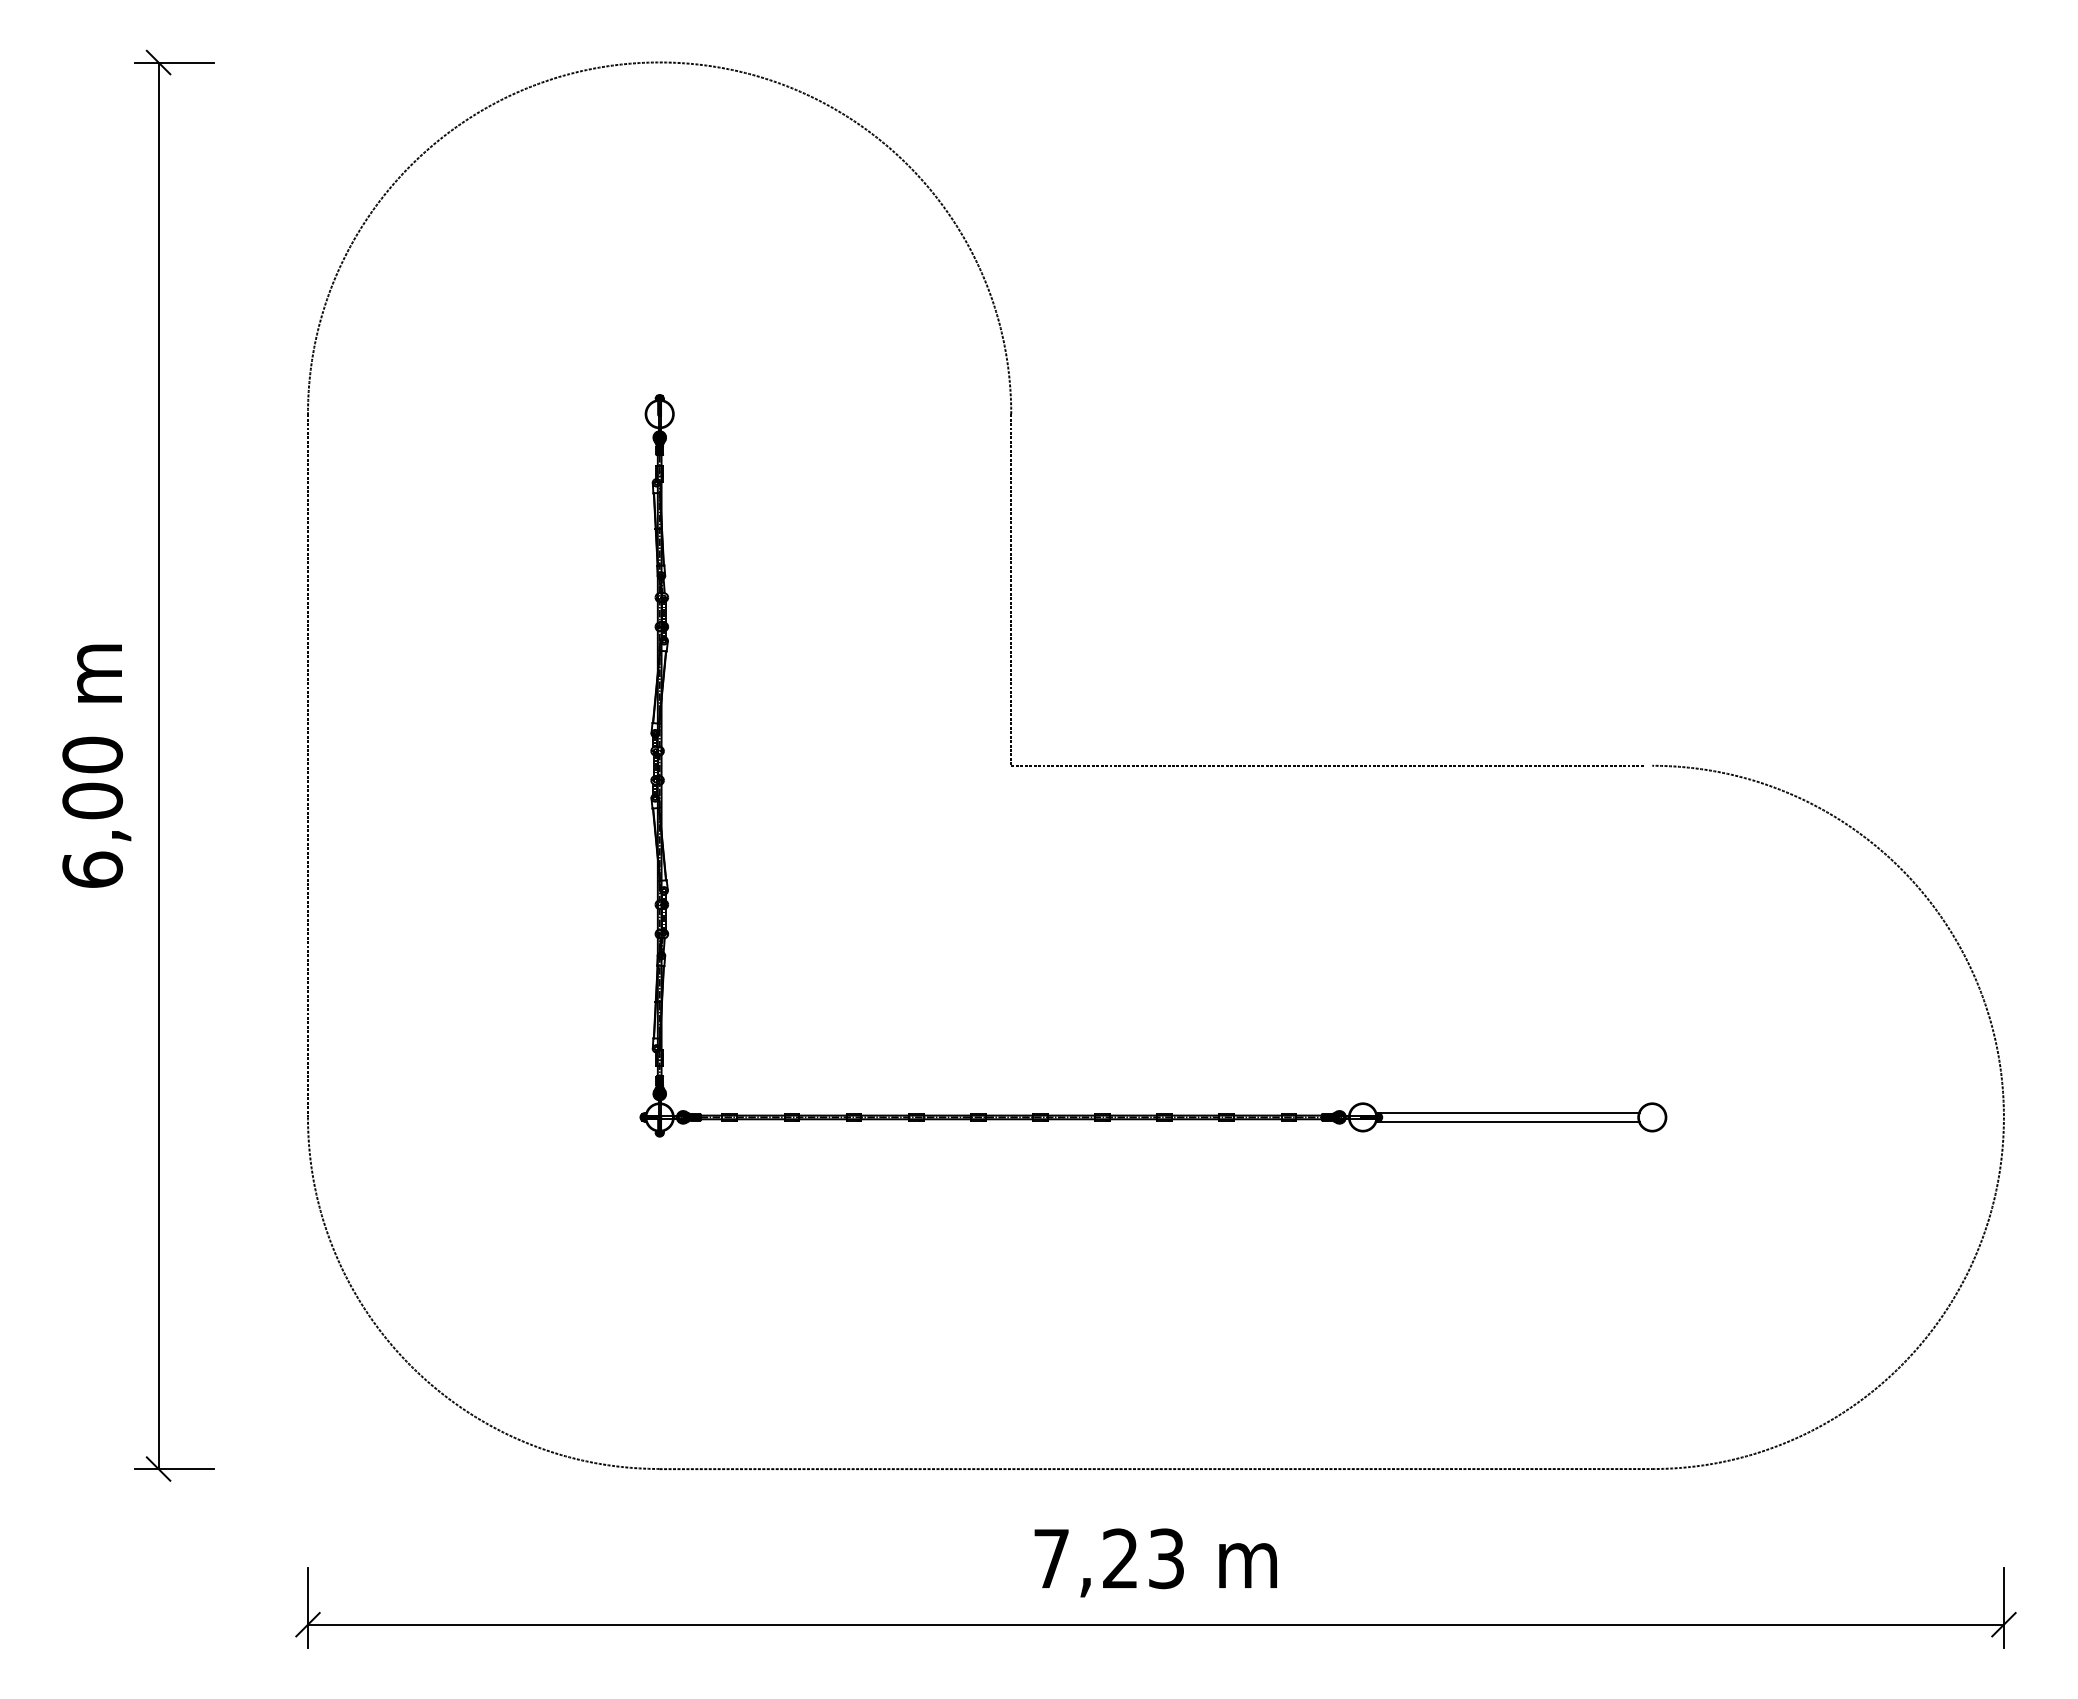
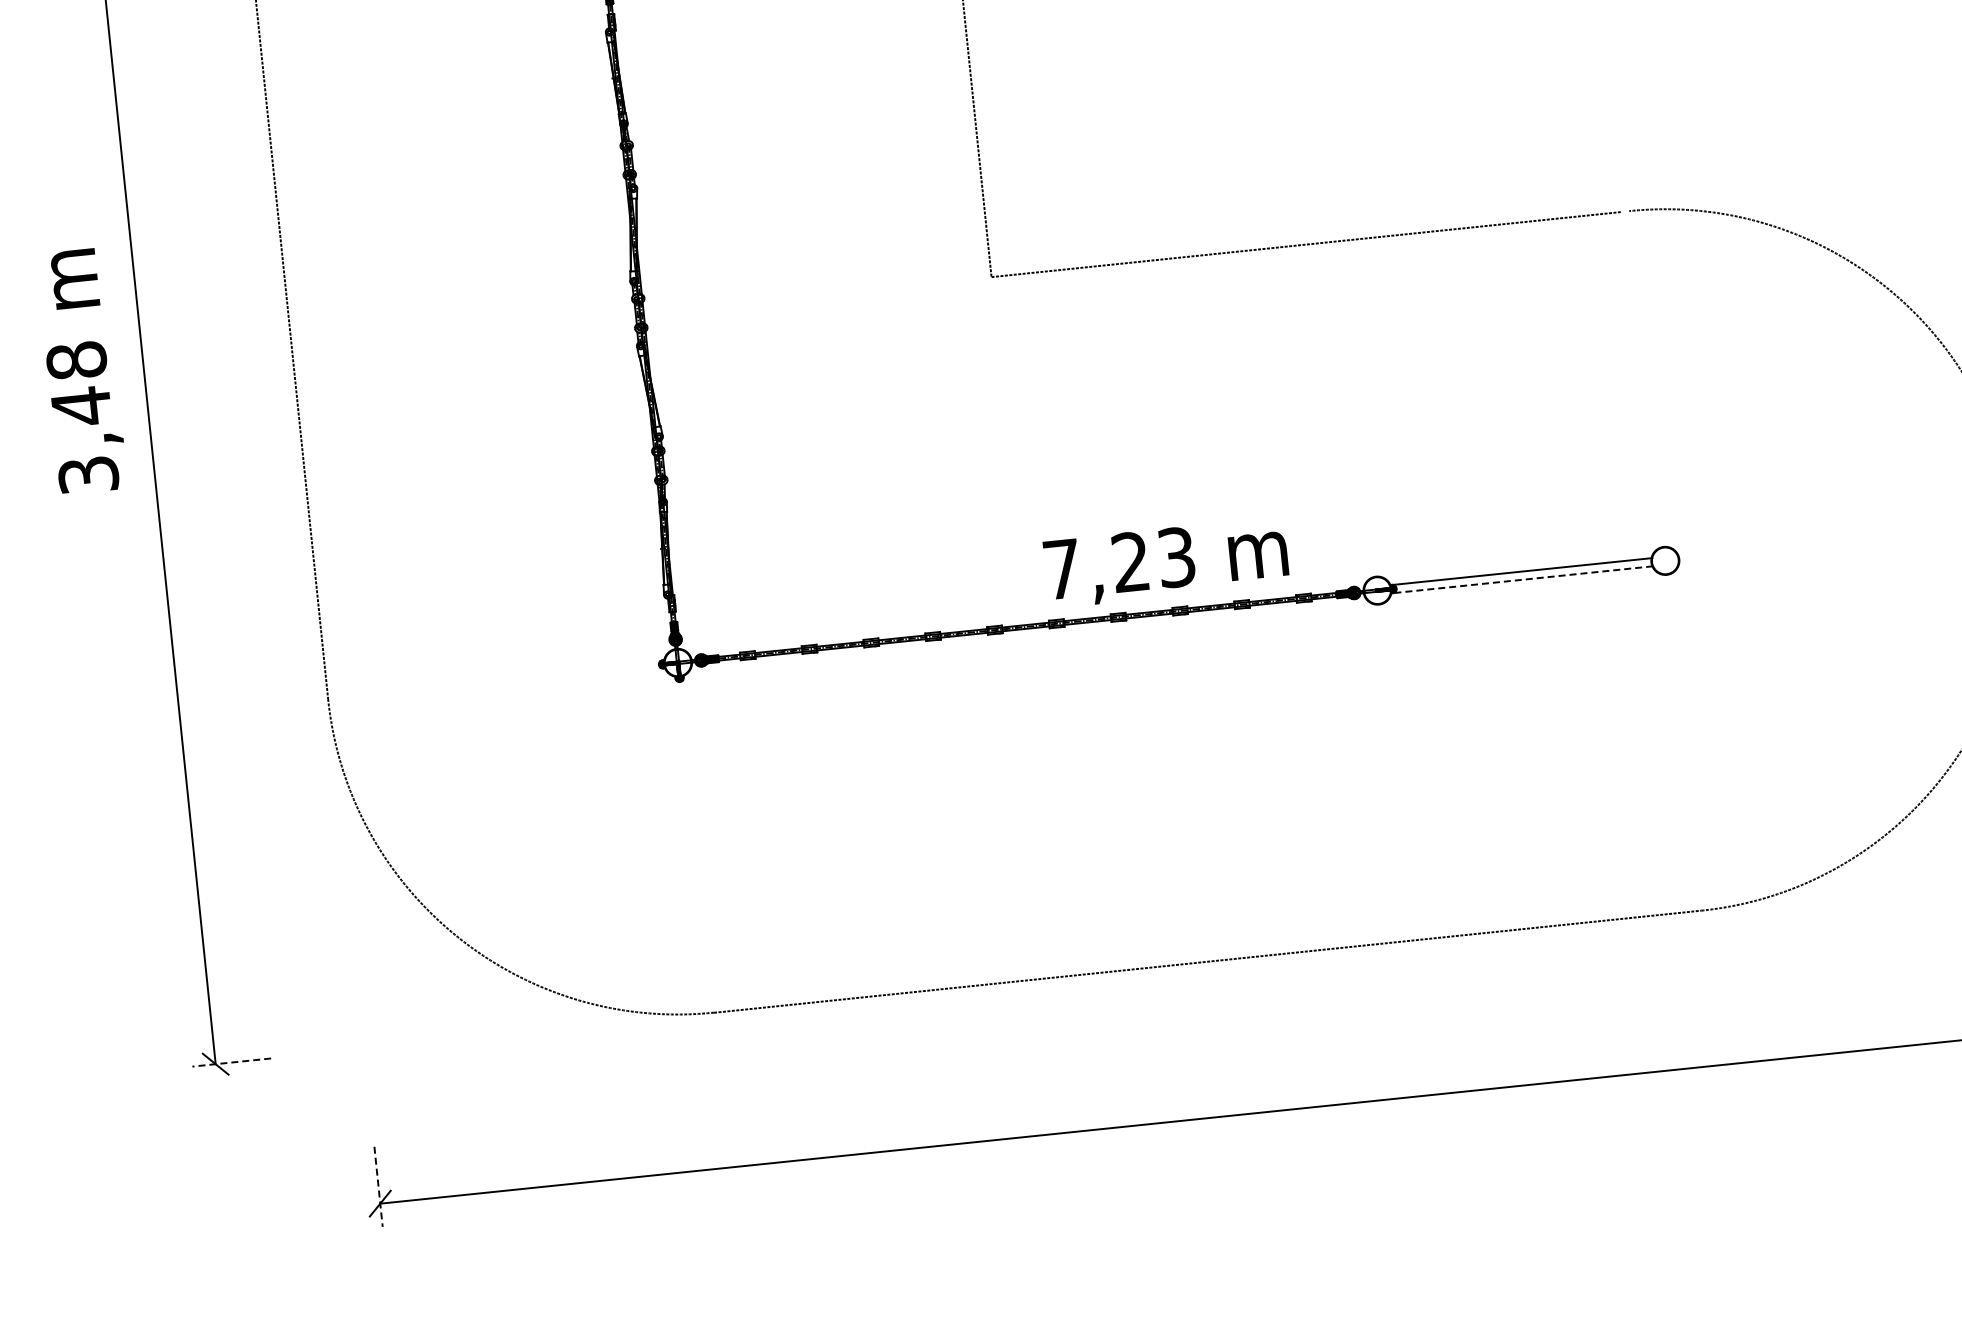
text: (92, 811) -> (82, 416), 6,00 -> 3,48
line: (1507, 1121) -> (1521, 579), solid -> dashed
line: (174, 1469) -> (231, 1063), solid -> dashed
text: (1155, 1562) -> (1166, 562), moved
line: (307, 1608) -> (378, 1187), solid -> dashed

